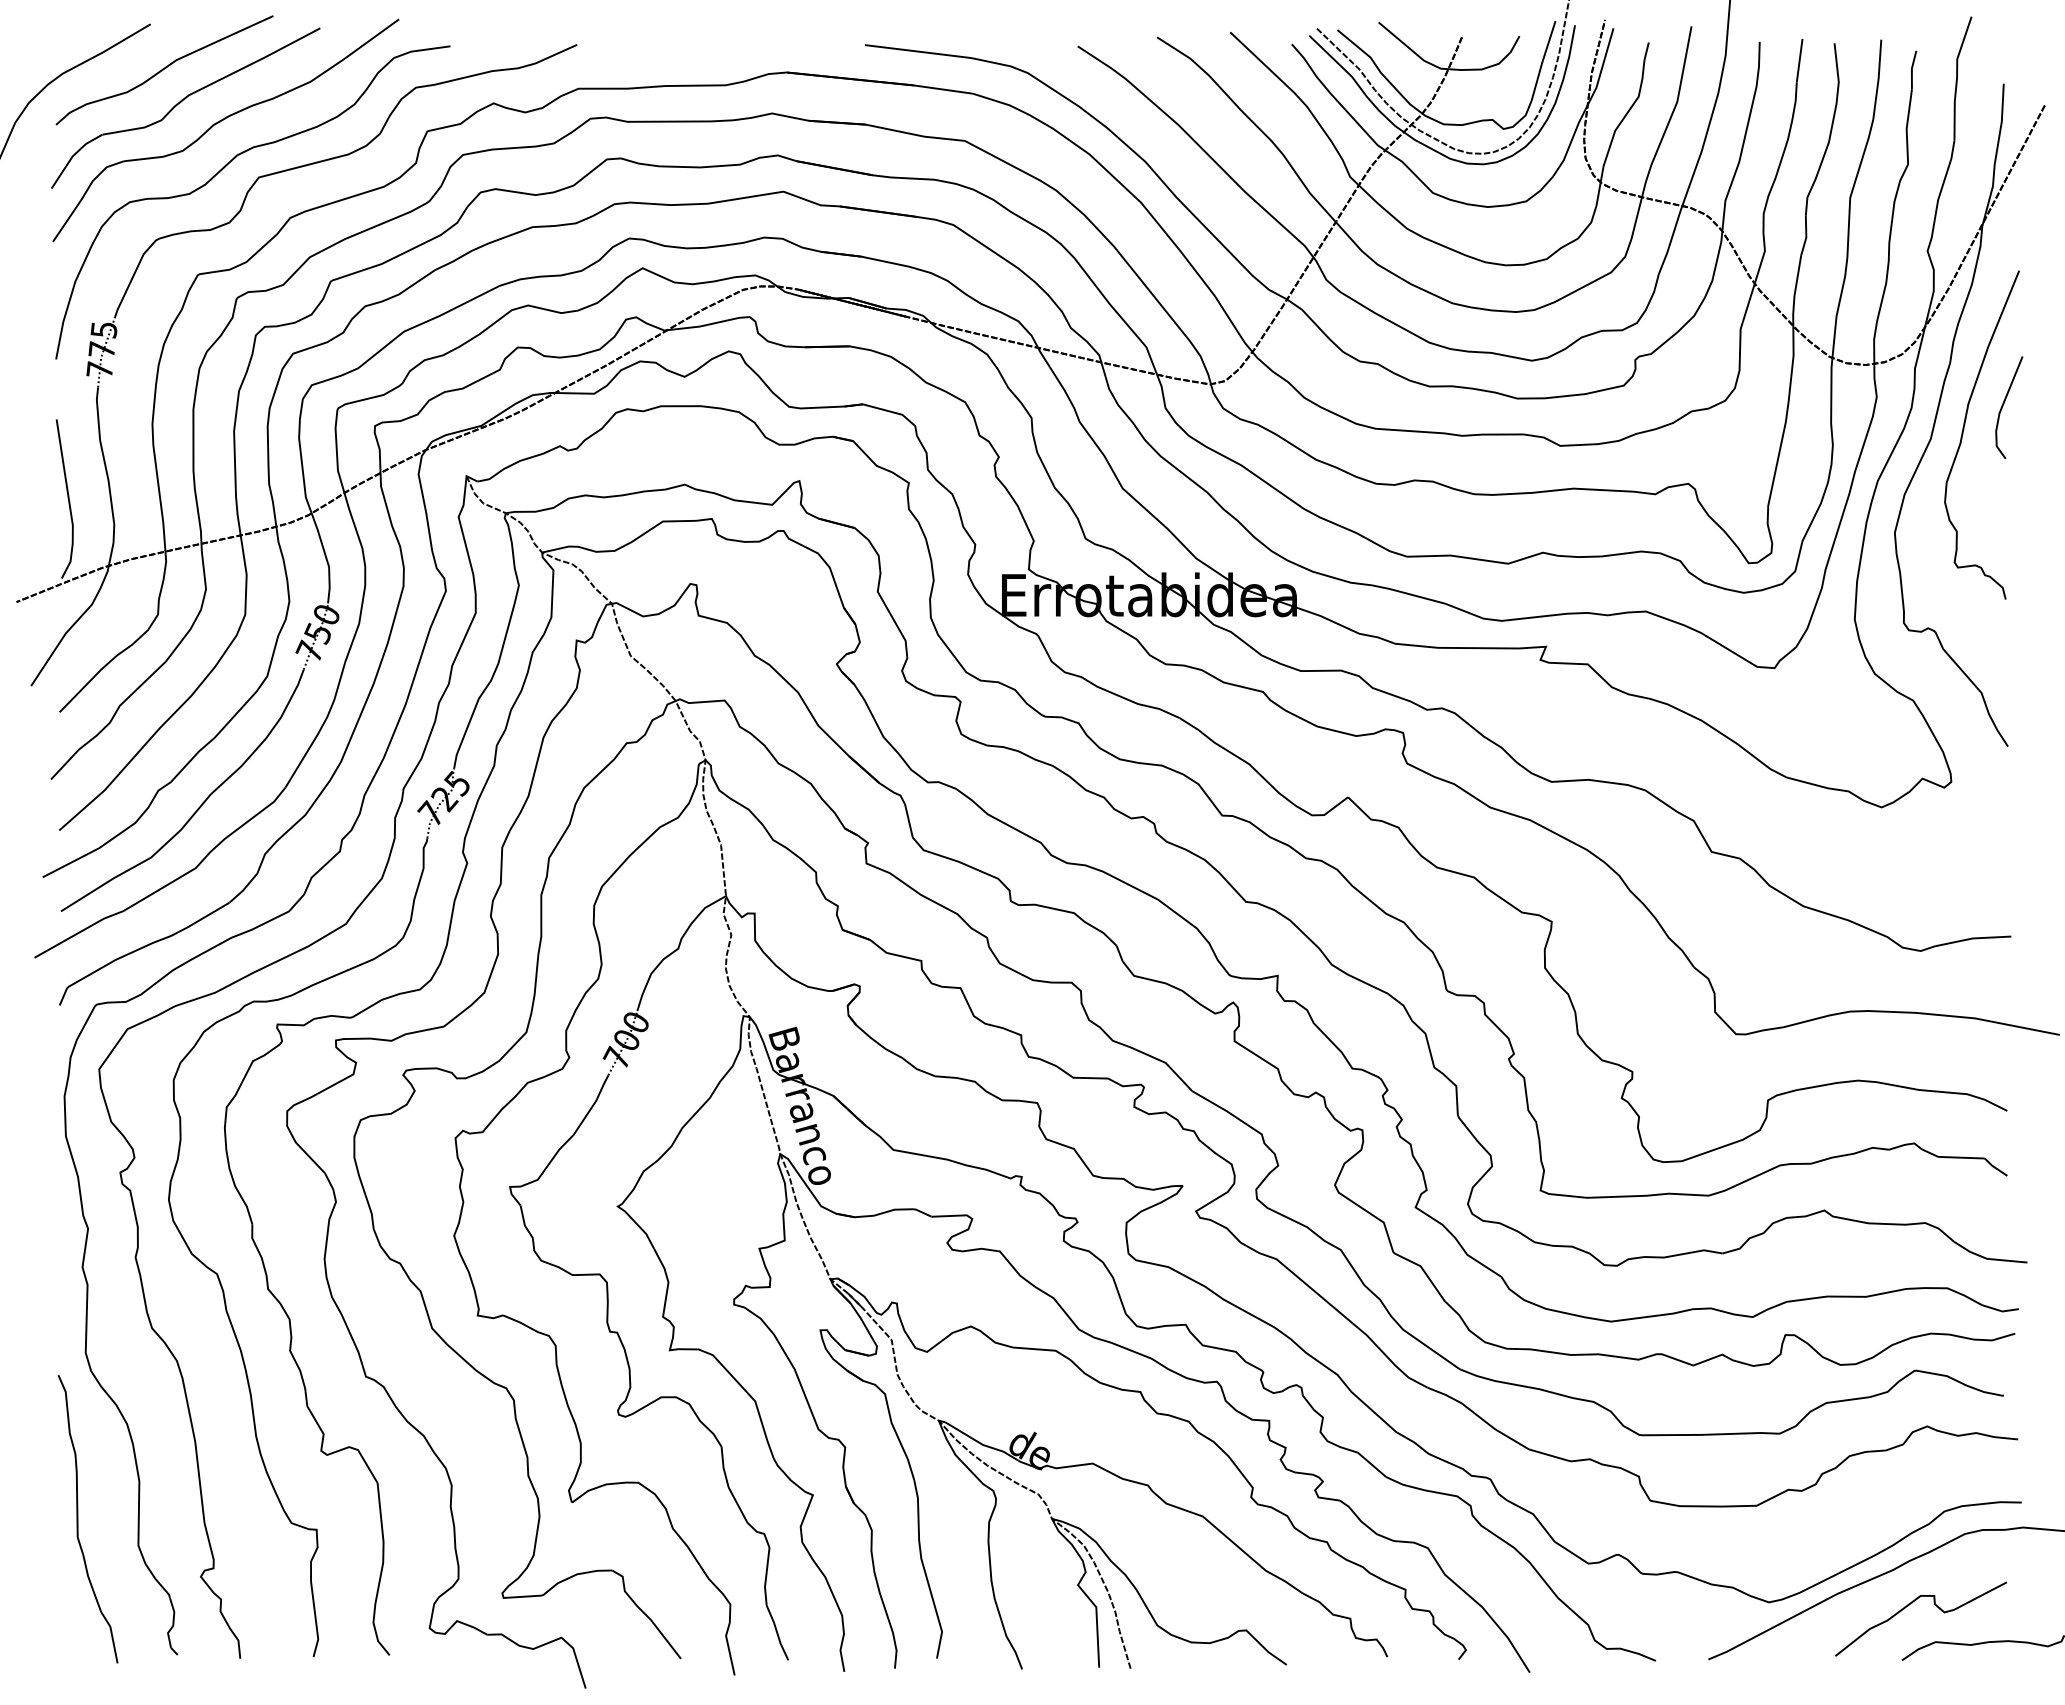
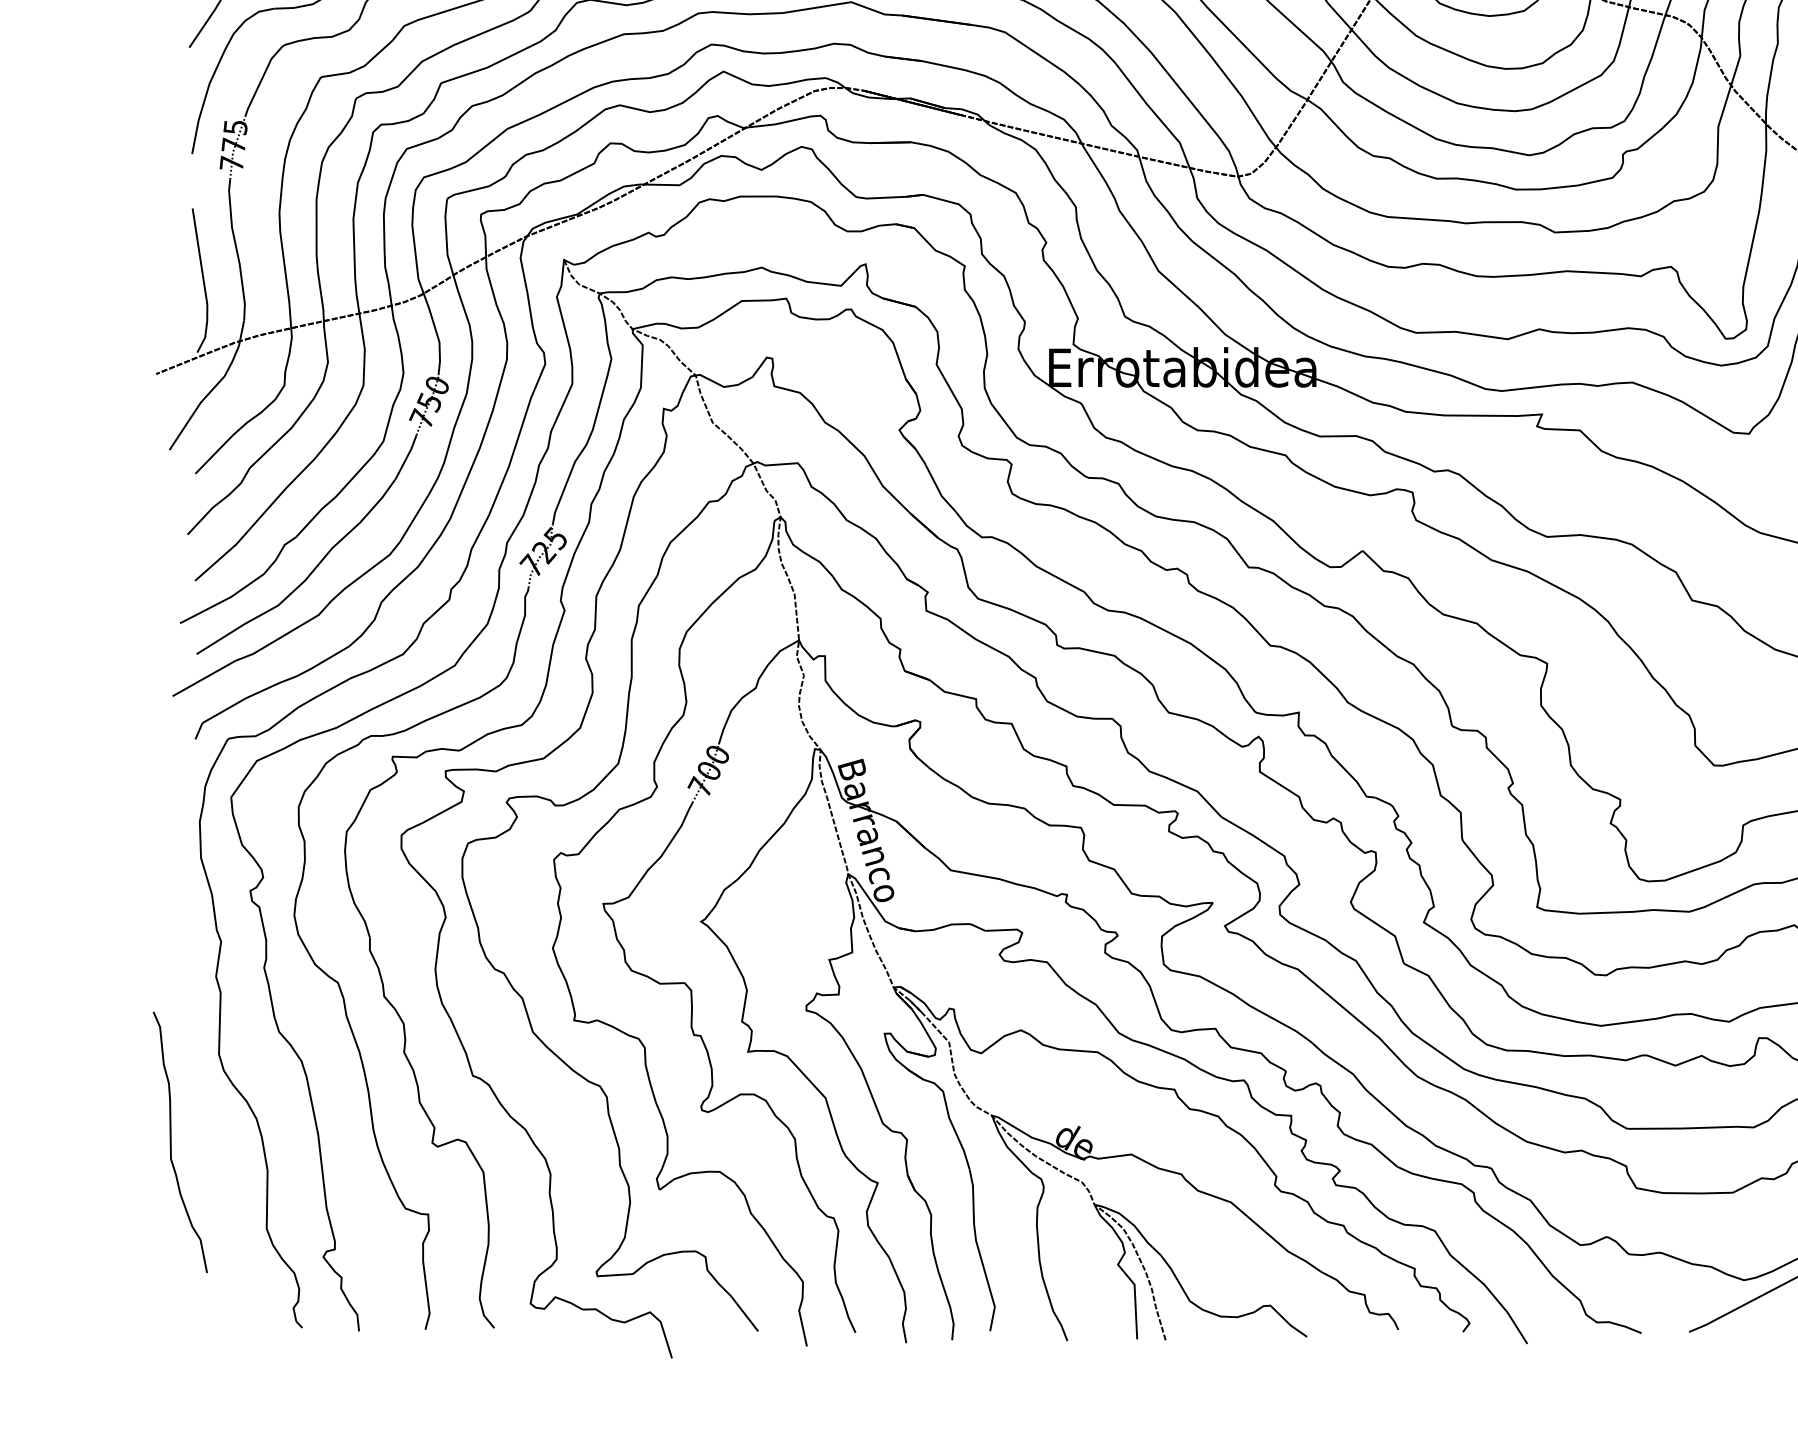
curve: (78, 1519) -> (171, 1142), moved

